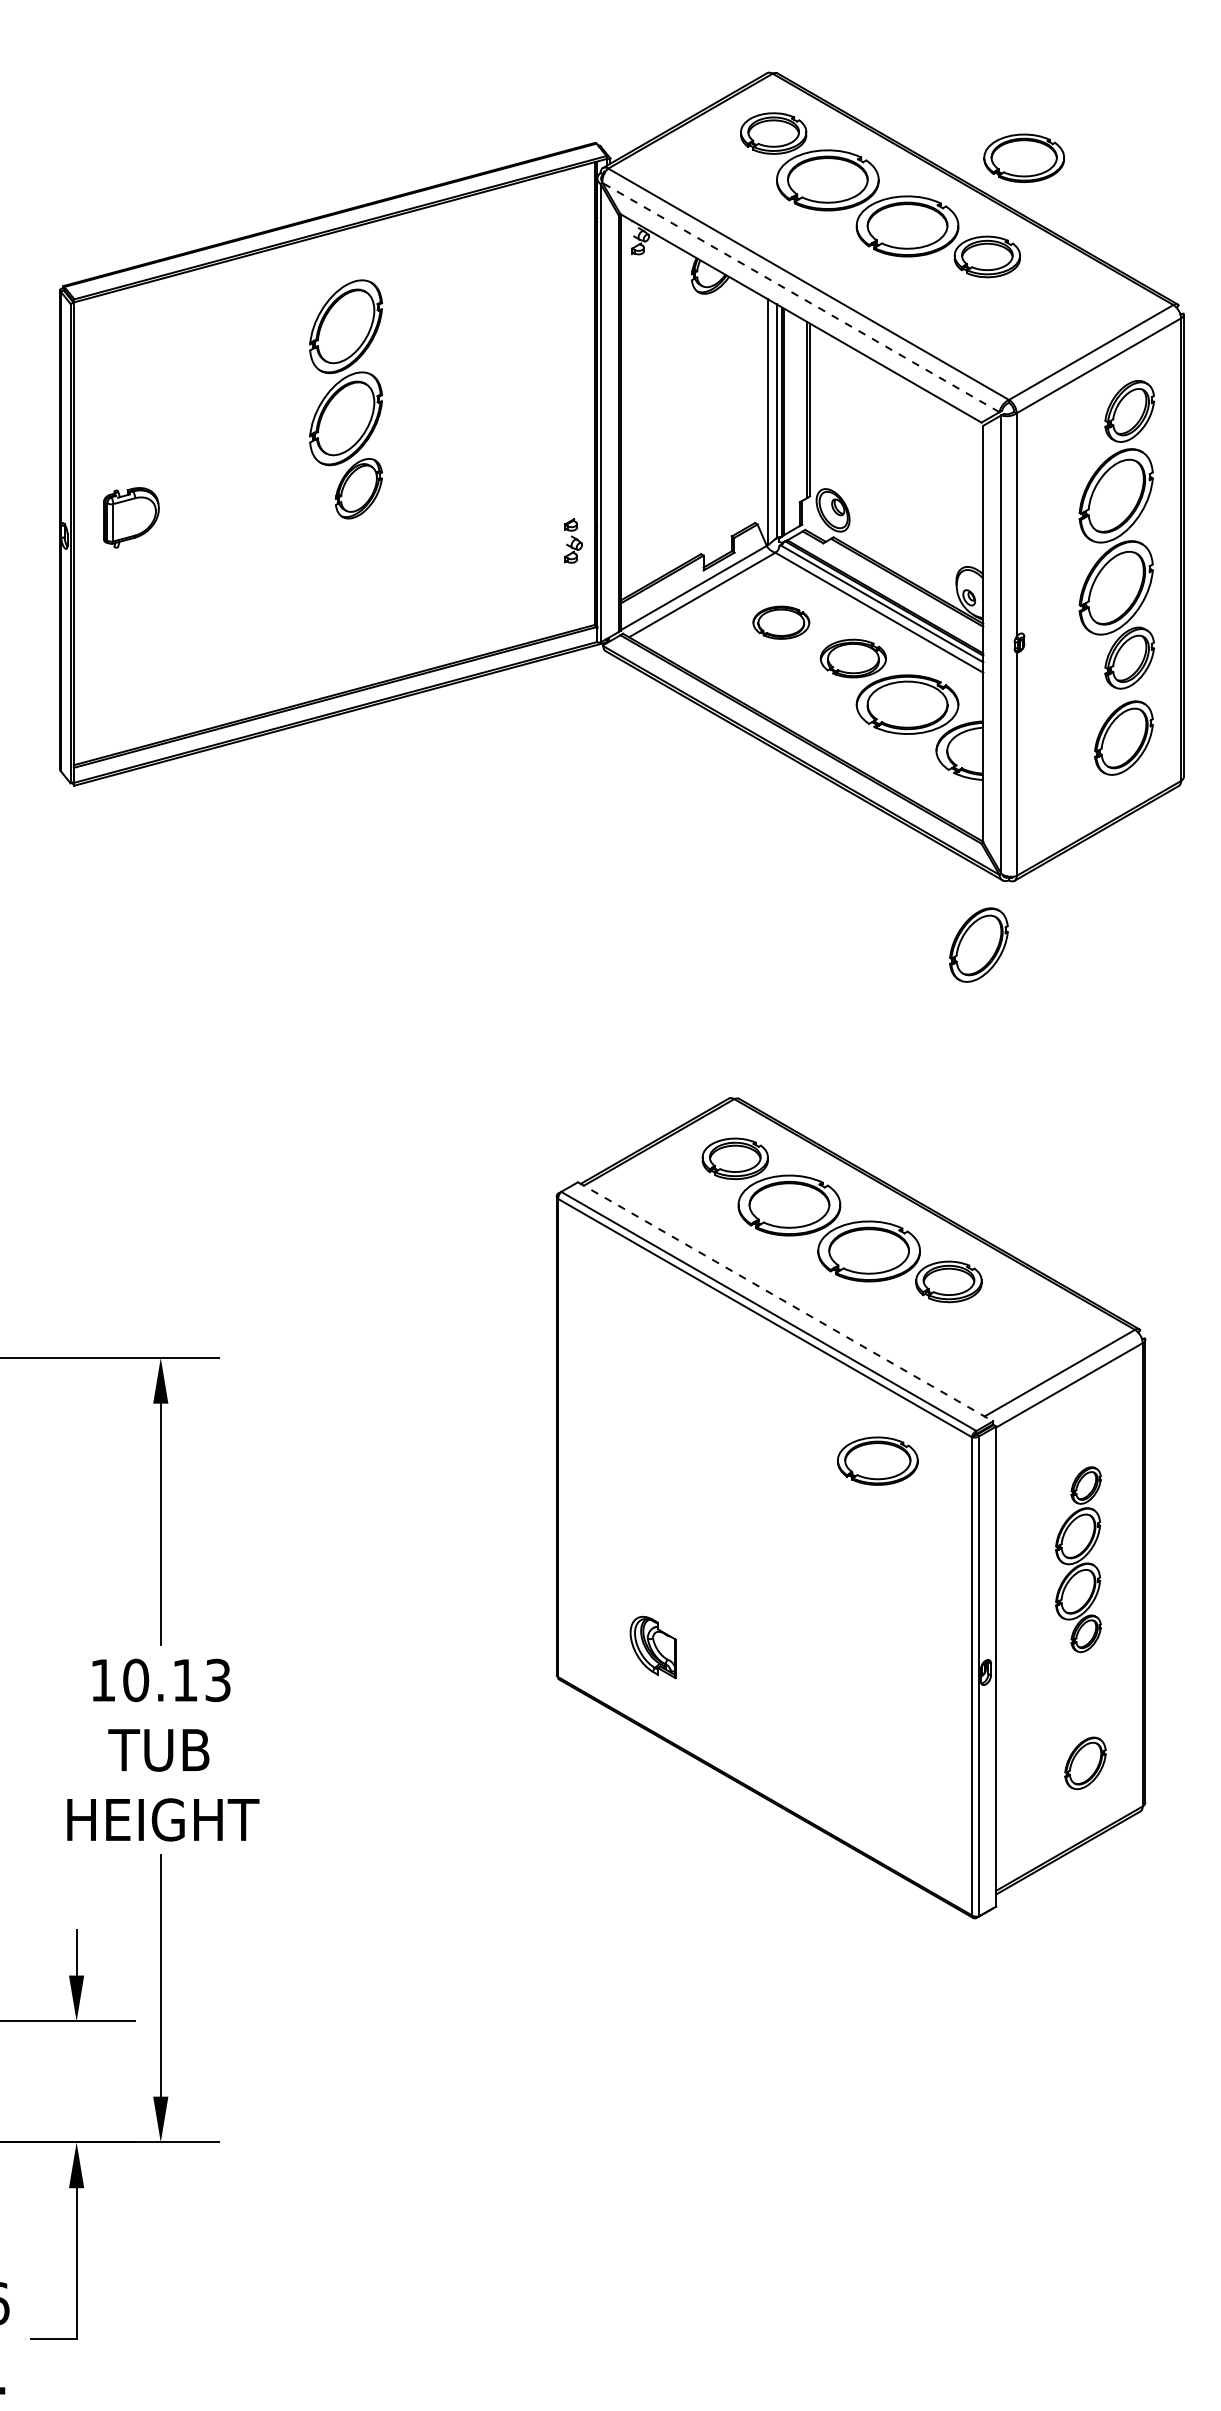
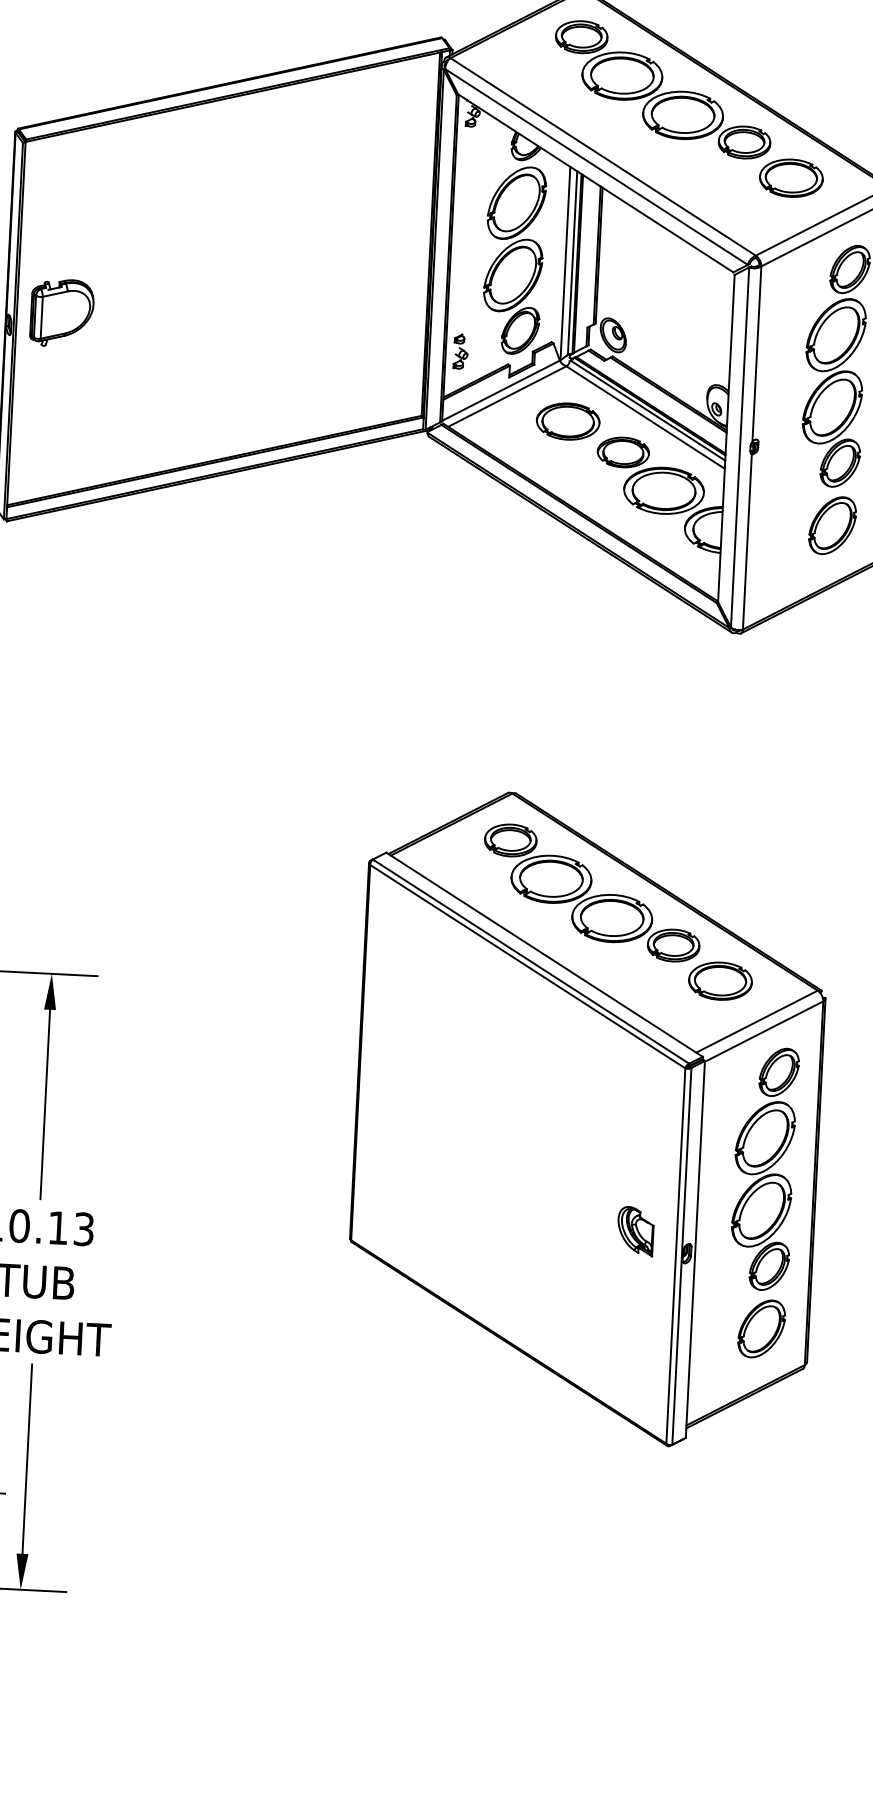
part: (1024, 157) -> (791, 177), moved
line: (800, 297) -> (596, 166), dashed -> solid
part: (345, 399) -> (513, 260), moved
part: (131, 517) -> (62, 313), size x1.43
part: (573, 540) -> (460, 351), moved
part: (781, 622) -> (568, 421), size x1.43
part: (978, 944) -> (710, 681), removed
line: (785, 1301) -> (544, 954), dashed -> solid
part: (877, 1460) -> (720, 980), moved
part: (1078, 1559) -> (764, 1168), size x1.67
part: (652, 1647) -> (635, 1231), moved
part: (1085, 1763) -> (761, 1329), size x1.43

